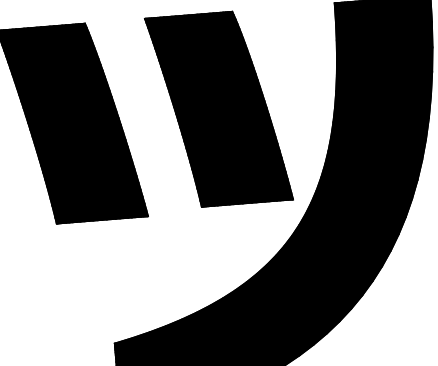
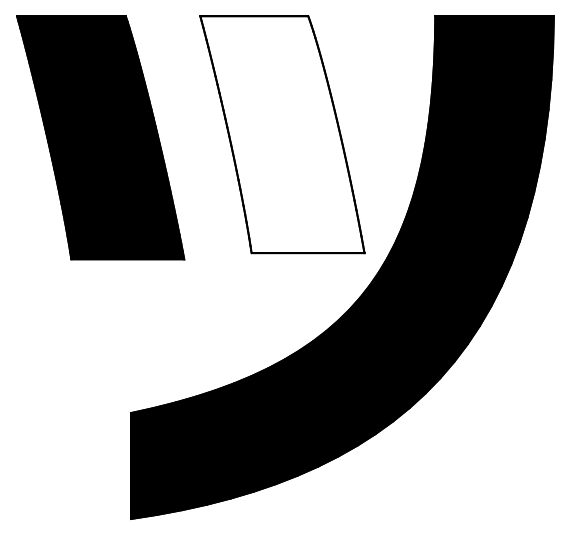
fill: (219, 108) -> (282, 134), removed

